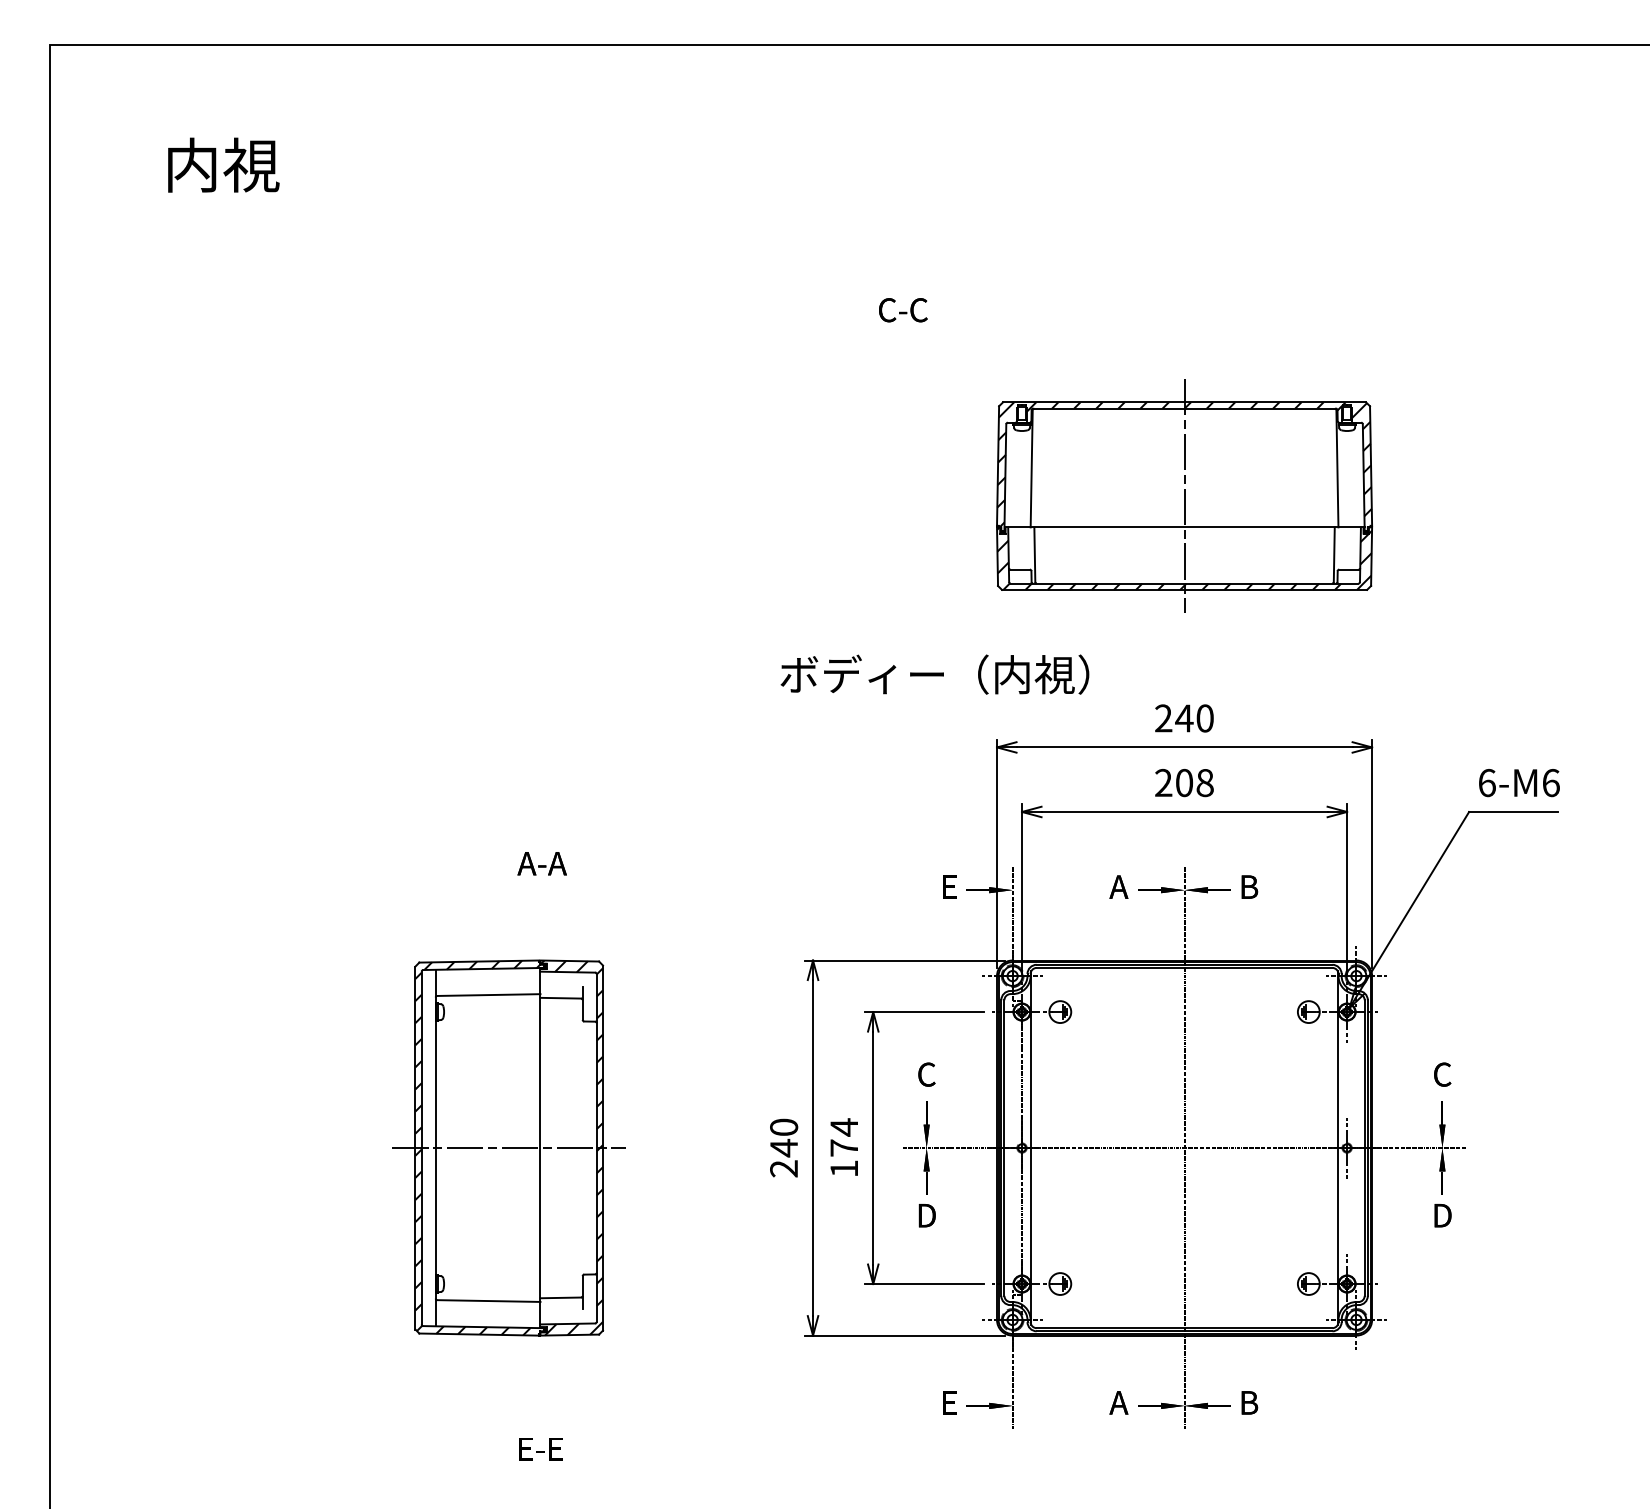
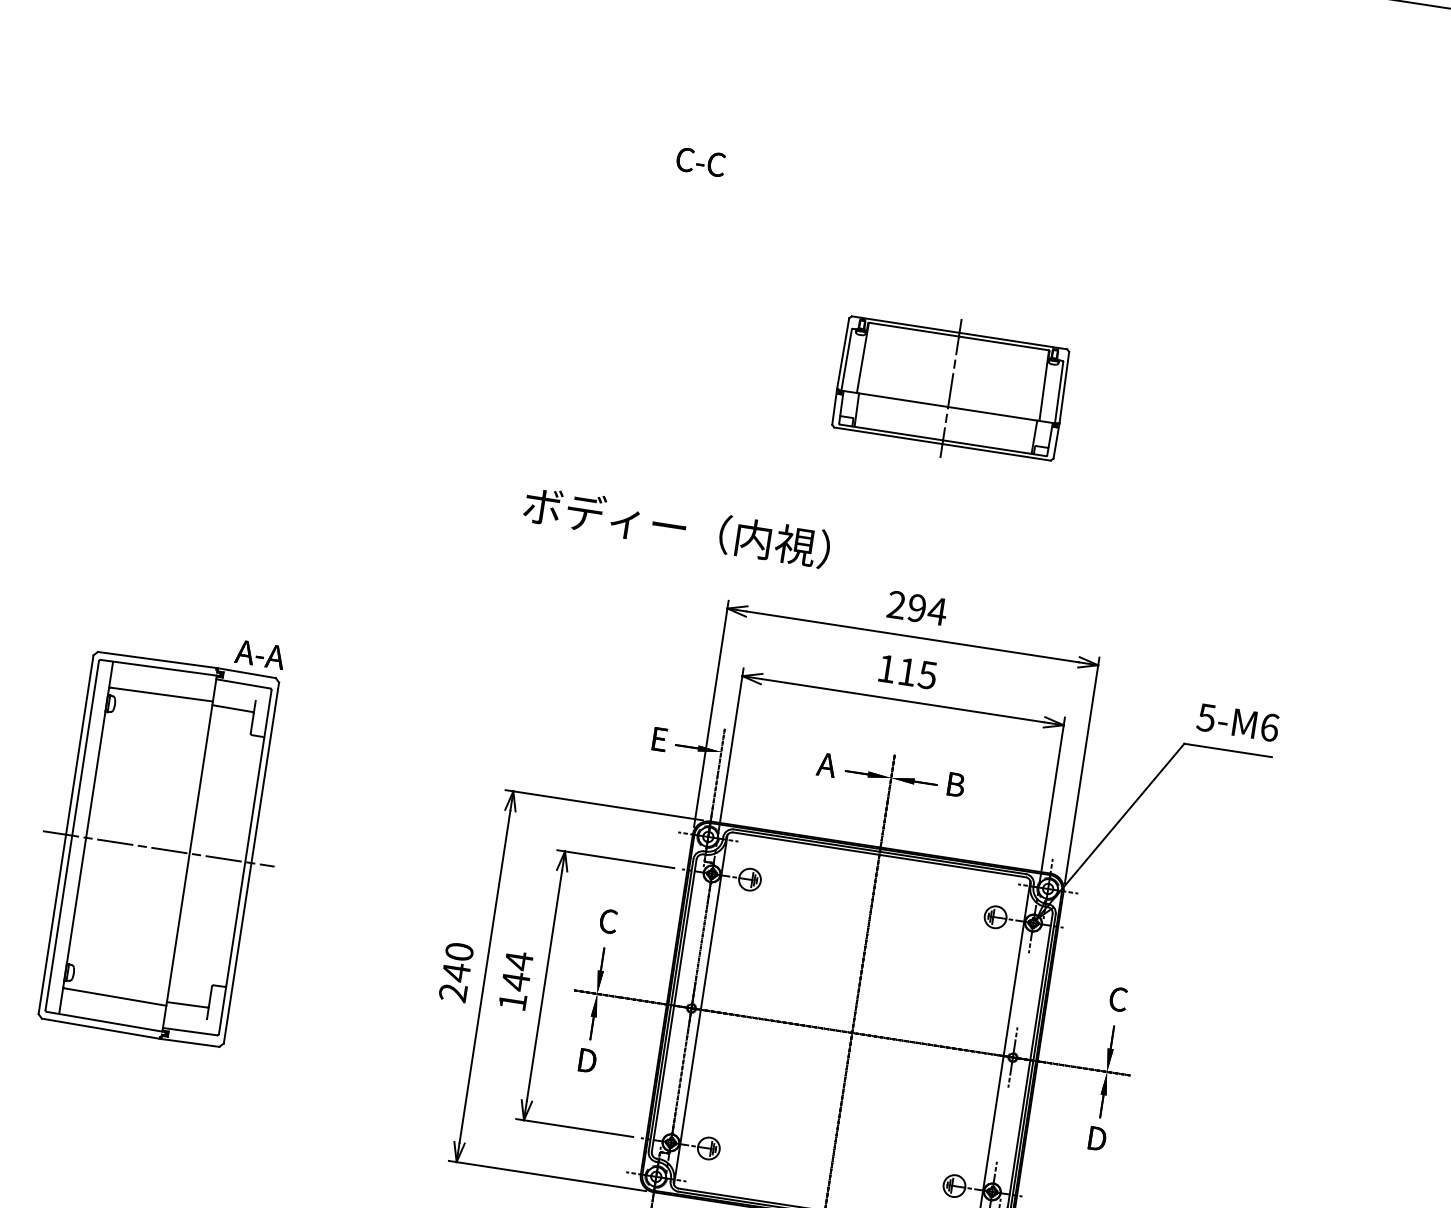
part: (1184, 495) -> (950, 387), size x0.6
text: (1194, 718) -> (927, 609), 240 -> 294
text: (1184, 782) -> (907, 671), 208 -> 115
text: (1486, 783) -> (1205, 718), 6-M6 -> 5-M6
part: (508, 1147) -> (158, 848), moved
text: (843, 1147) -> (515, 980), 174 -> 144

